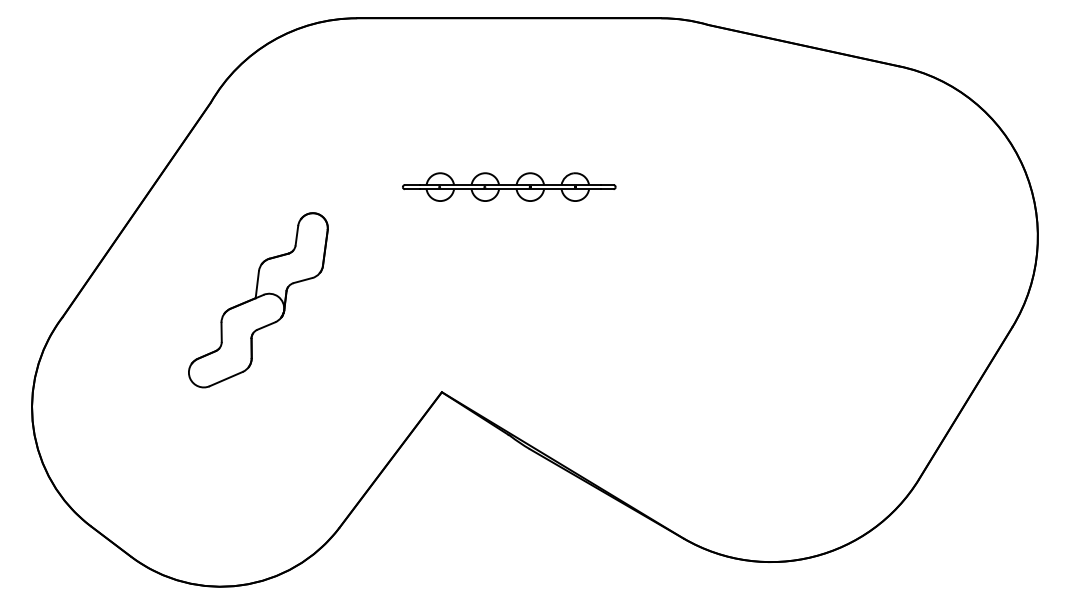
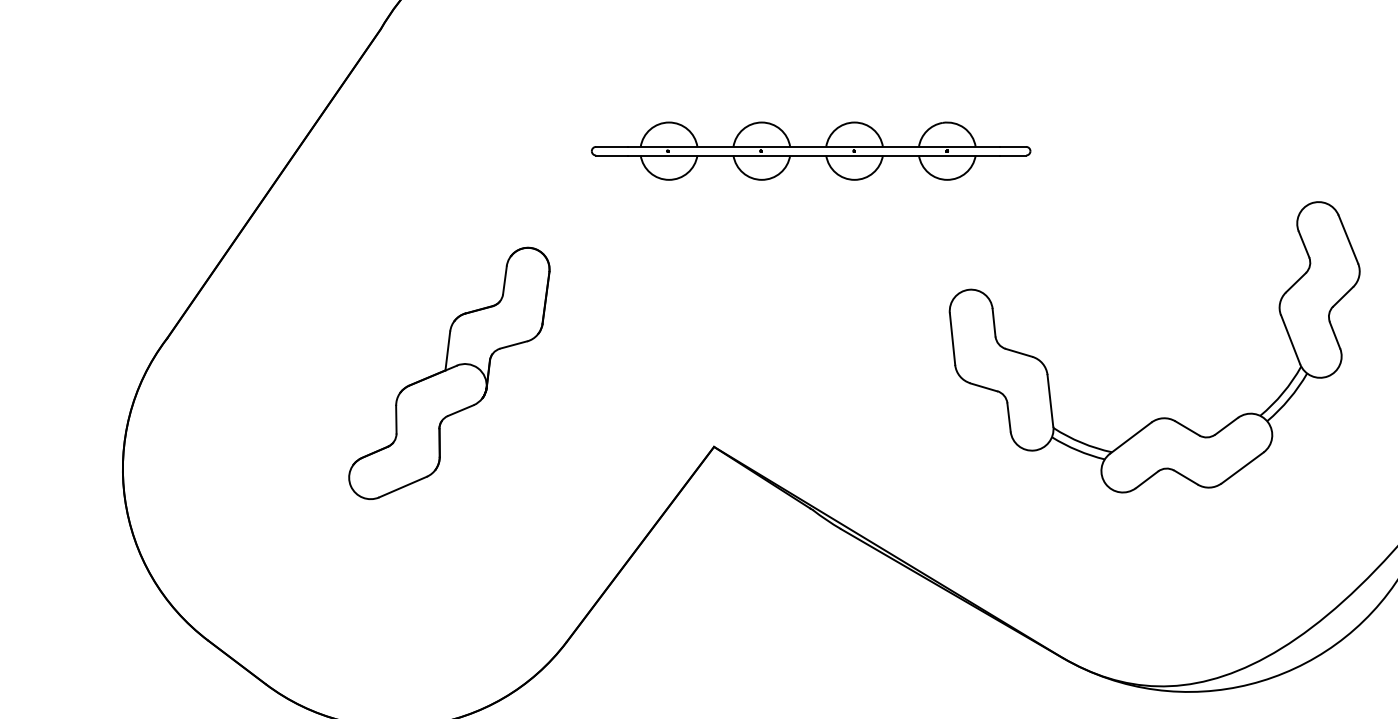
part: (509, 186) -> (811, 150), size x1.43
part: (258, 300) -> (449, 373), moved
part: (750, 371) -> (1159, 417), added

